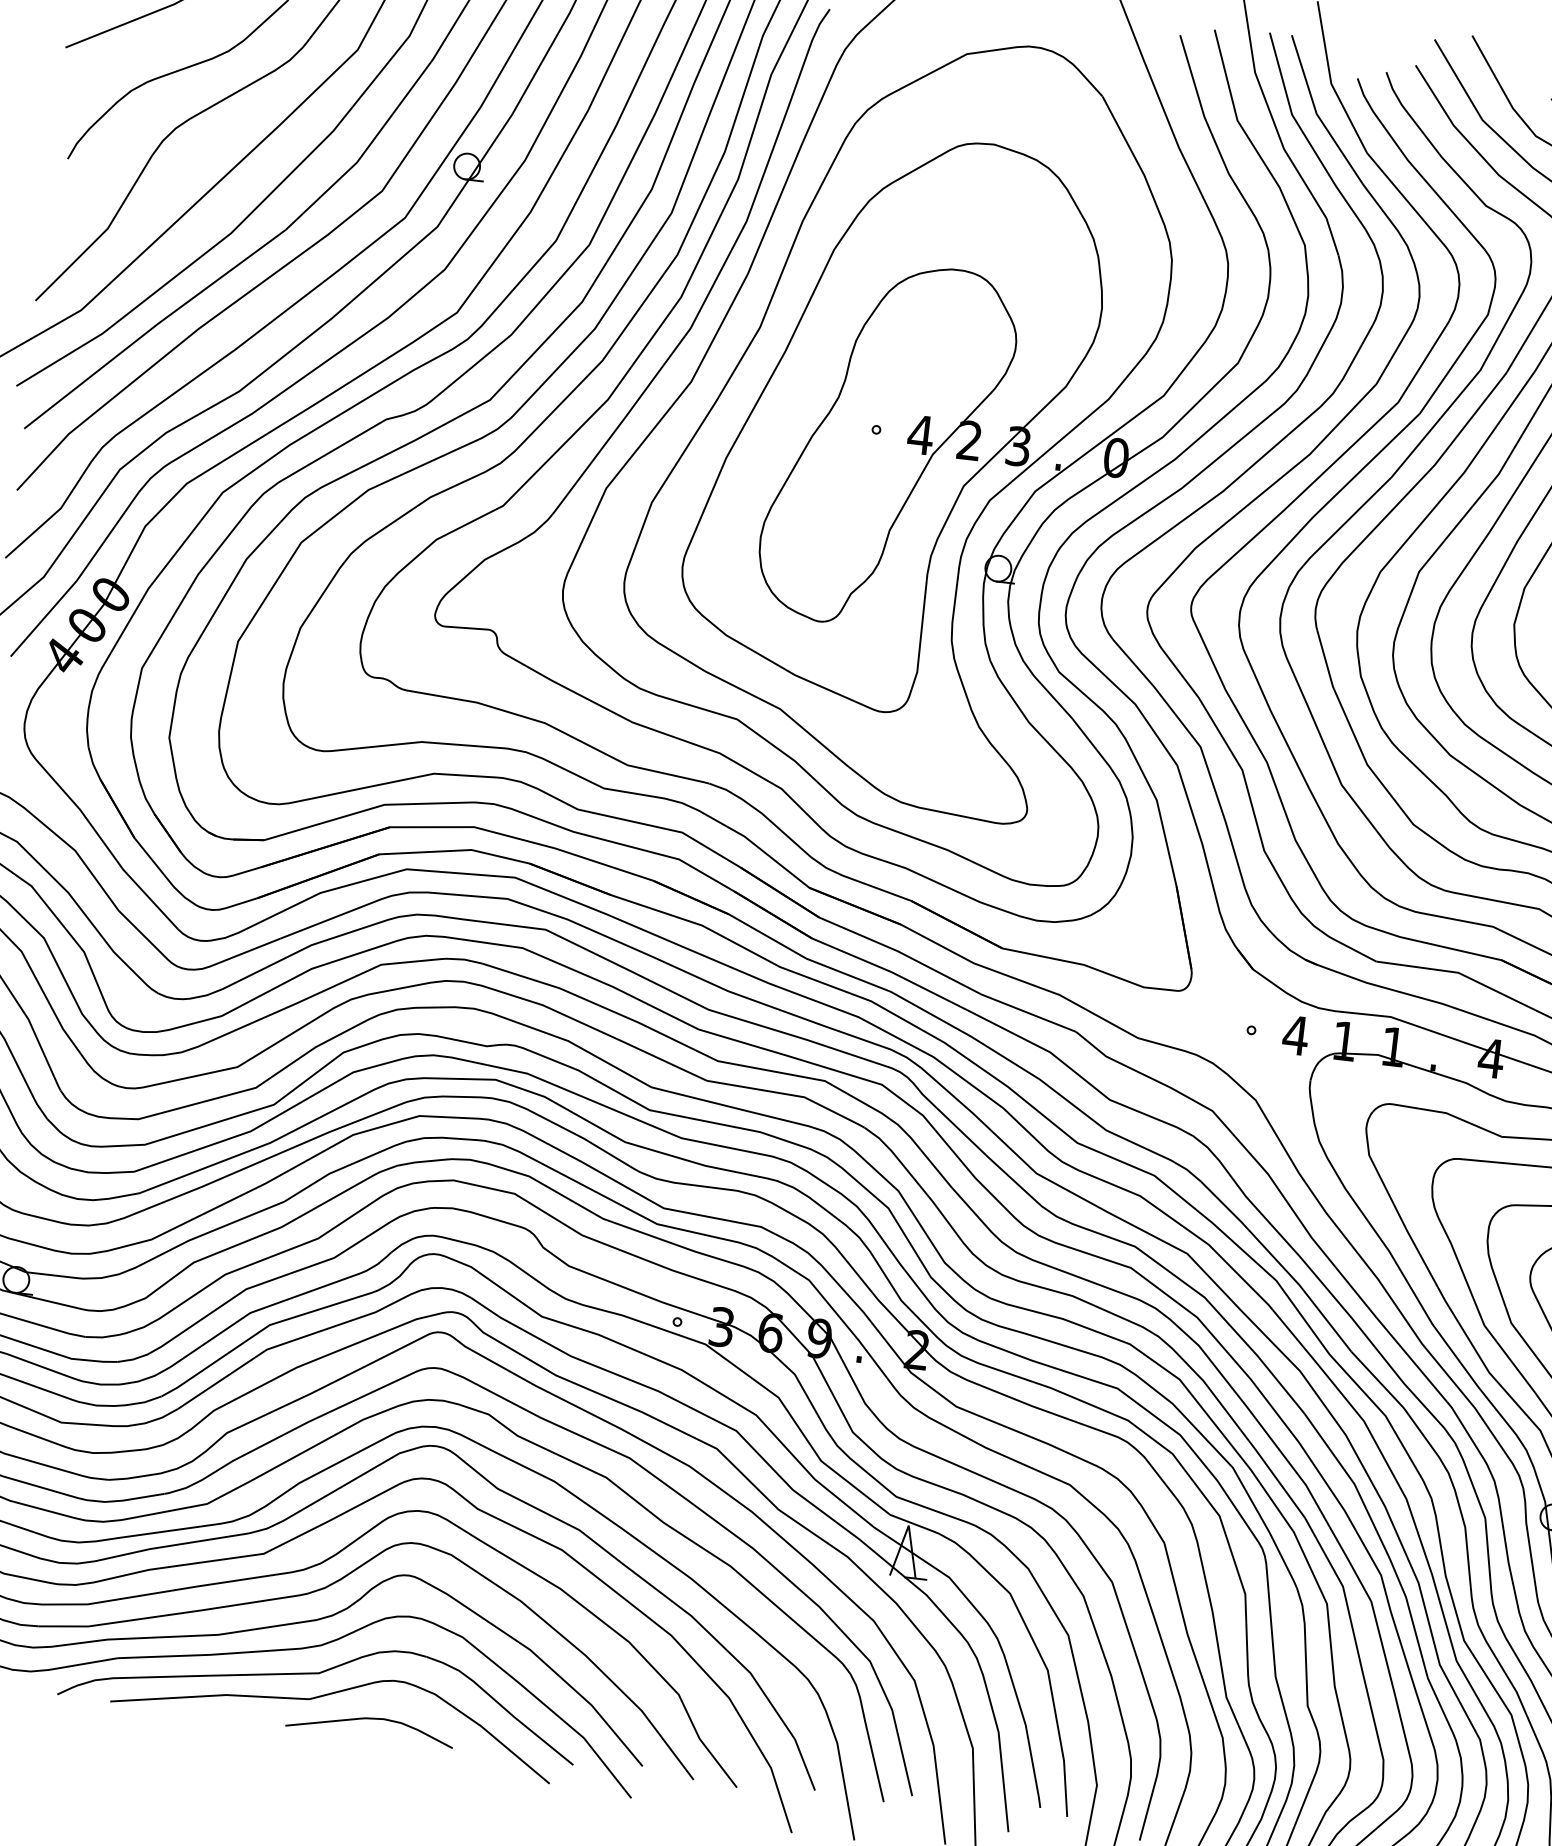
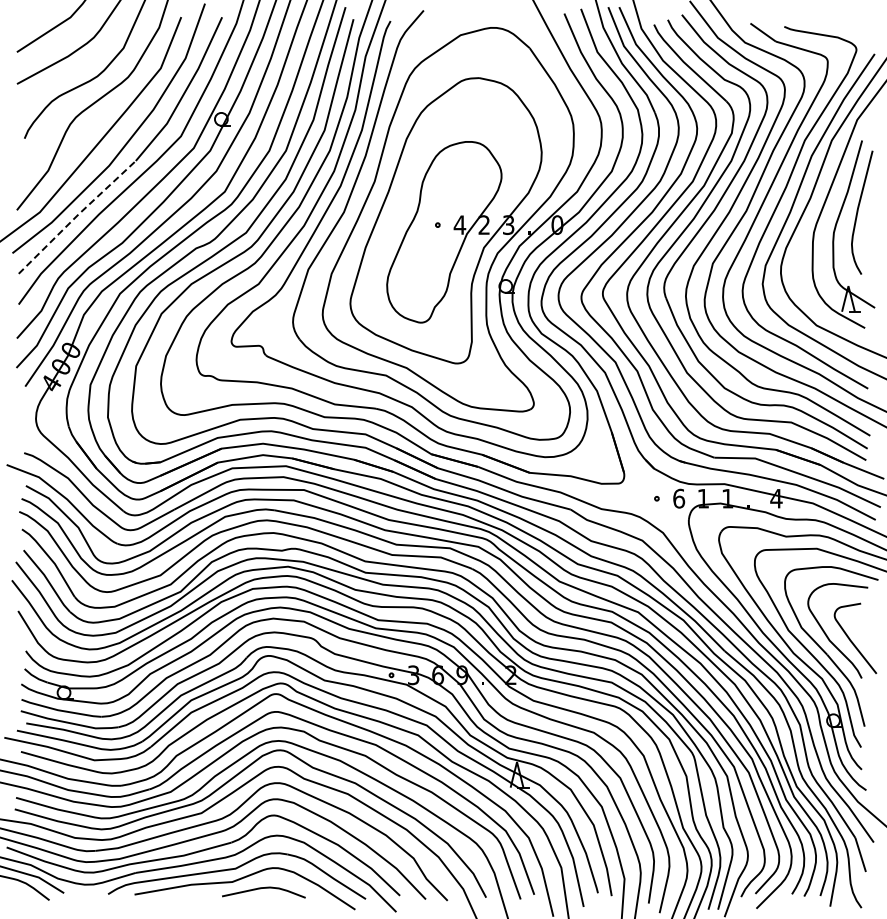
line: (155, 325) -> (77, 215), solid -> dashed
text: (1294, 1034) -> (678, 498), 4 -> 6

